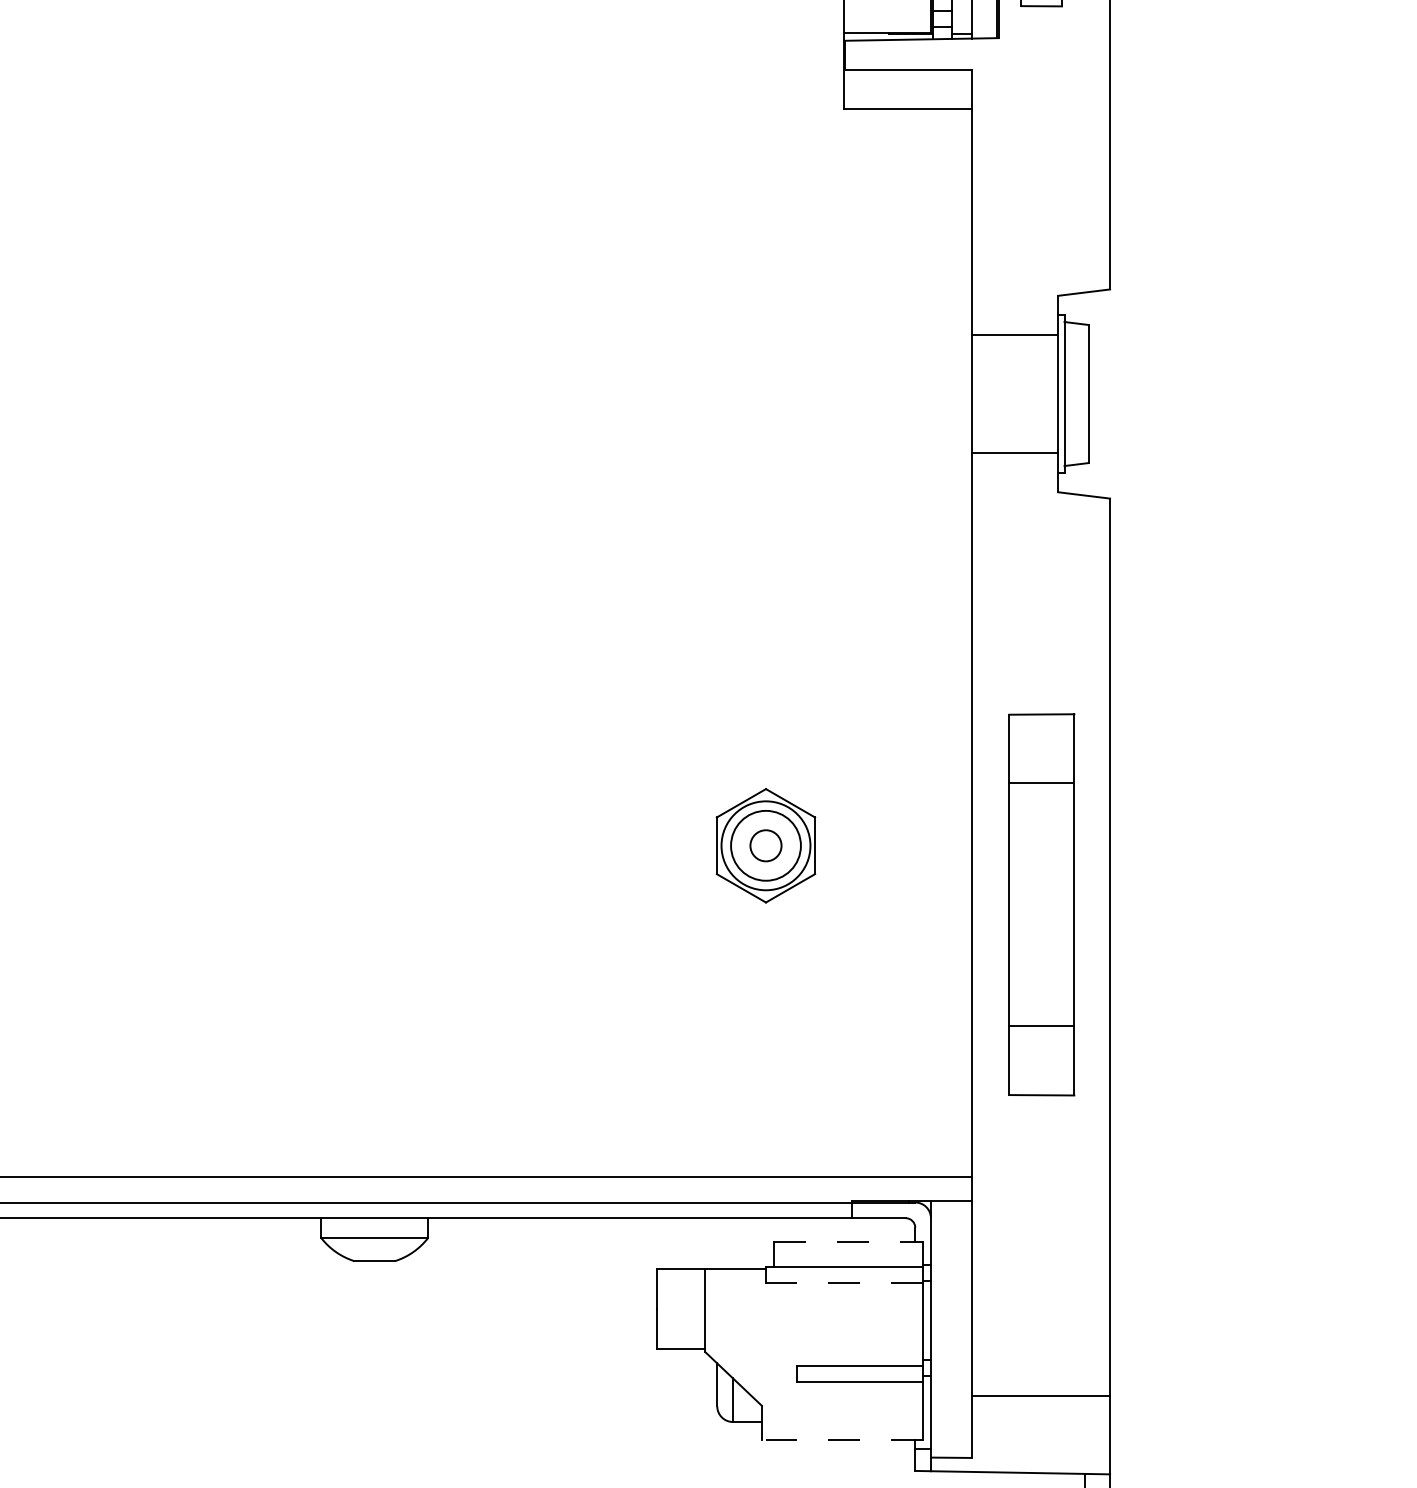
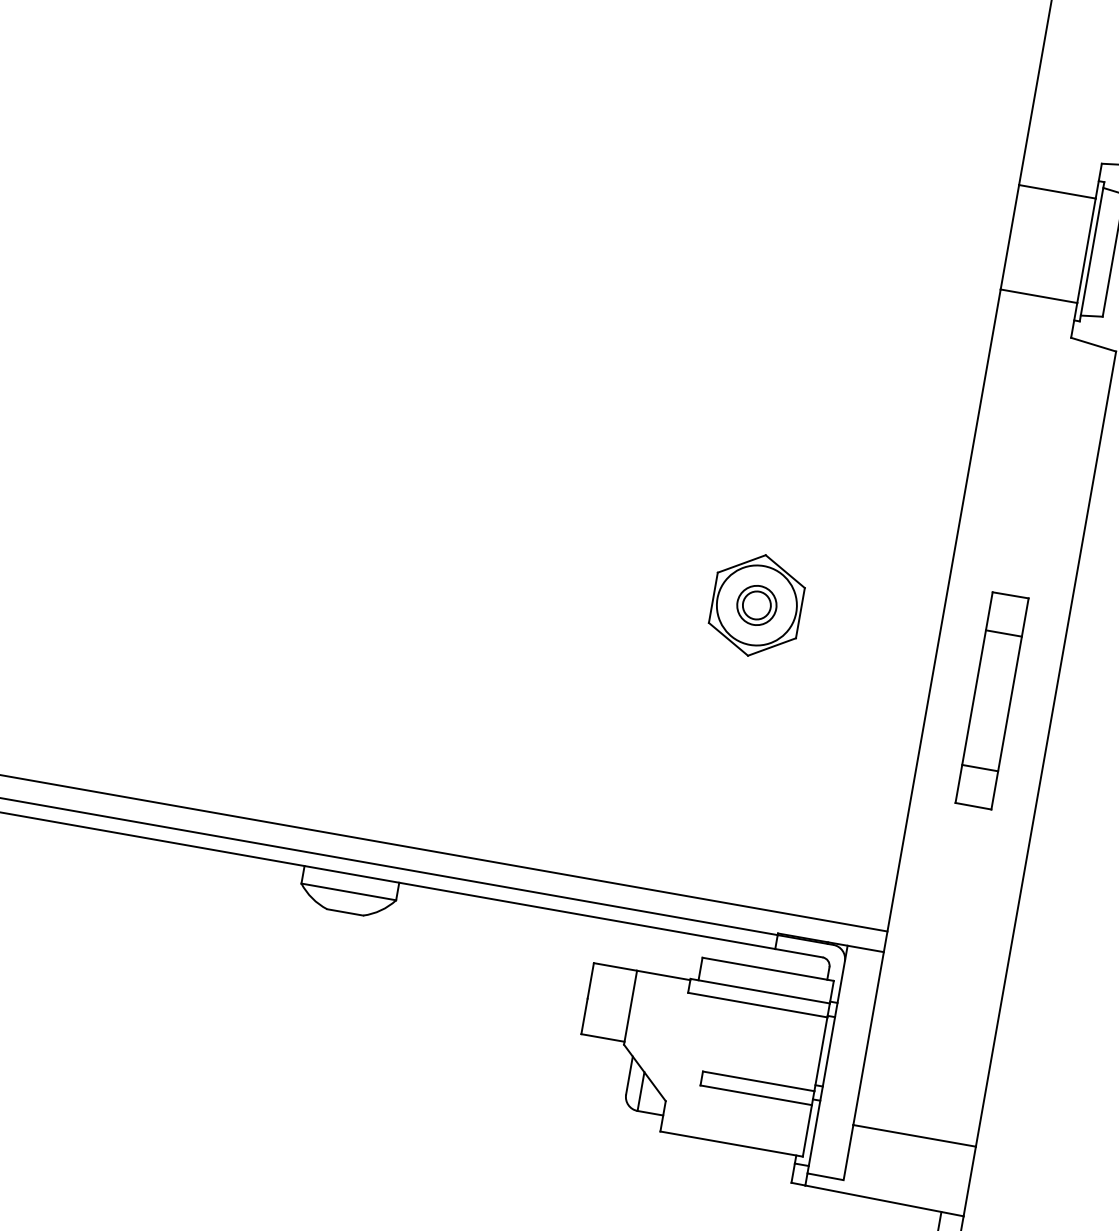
circle: (765, 845) -> (756, 605), size x0.62
part: (1041, 904) -> (991, 700), size x0.62
line: (849, 1241) -> (769, 969), dashed -> solid
line: (844, 1282) -> (758, 1004), dashed -> solid
line: (841, 1440) -> (730, 1144), dashed -> solid

